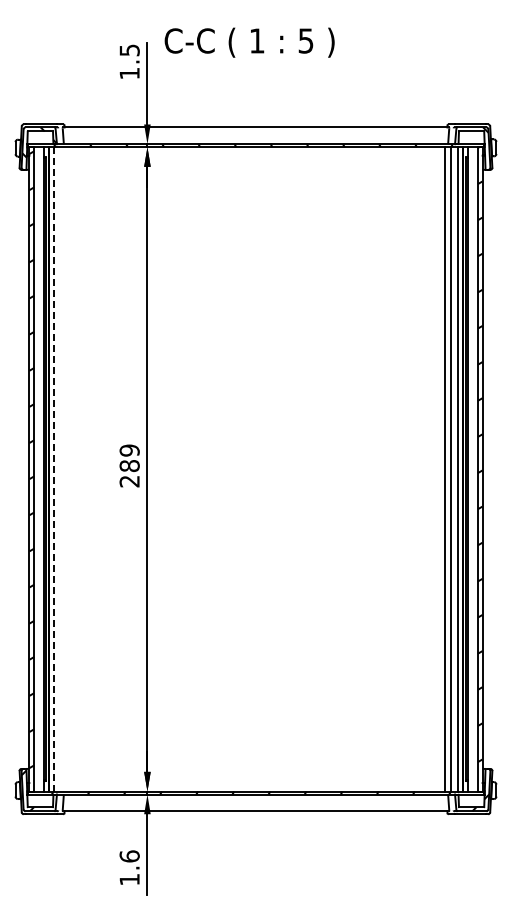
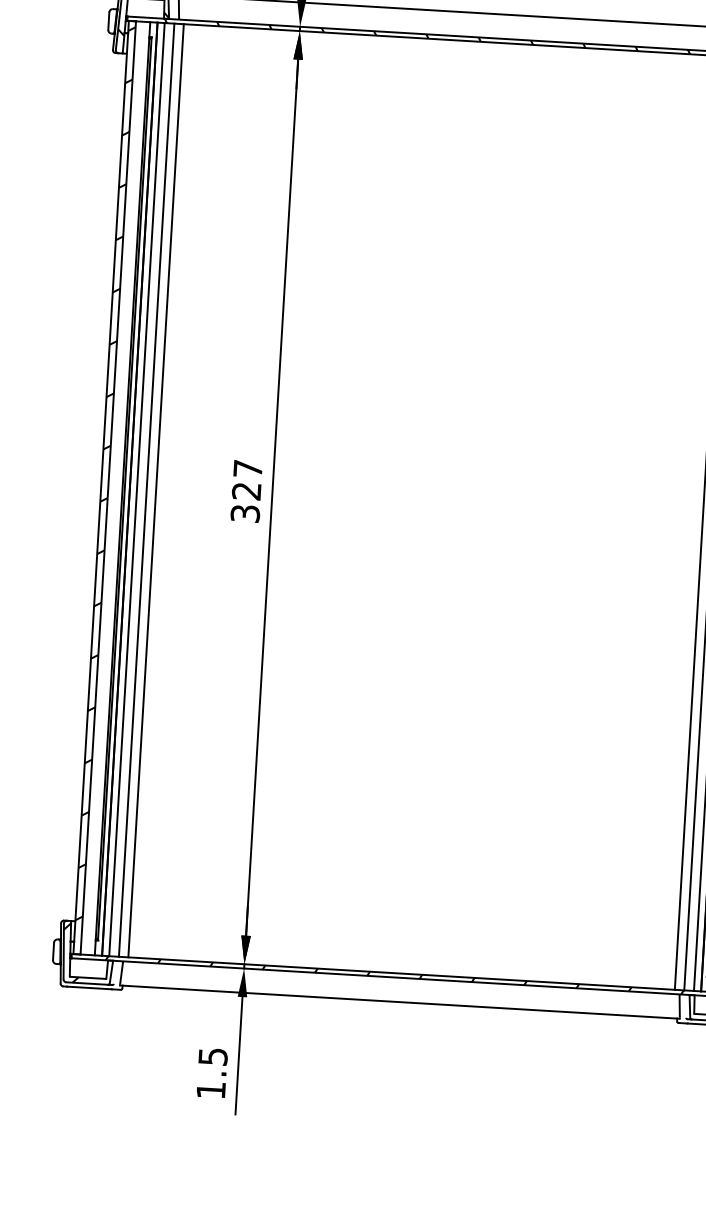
text: (129, 465) -> (246, 490), 289 -> 327
line: (54, 469) -> (137, 489), dashed -> solid
line: (60, 469) -> (146, 490), added
line: (67, 469) -> (156, 490), added
text: (129, 856) -> (212, 1056), 1.6 -> 1.5

